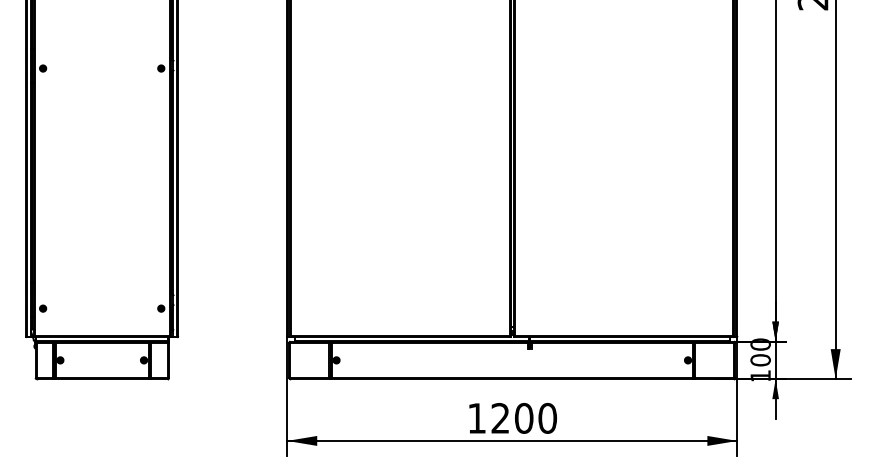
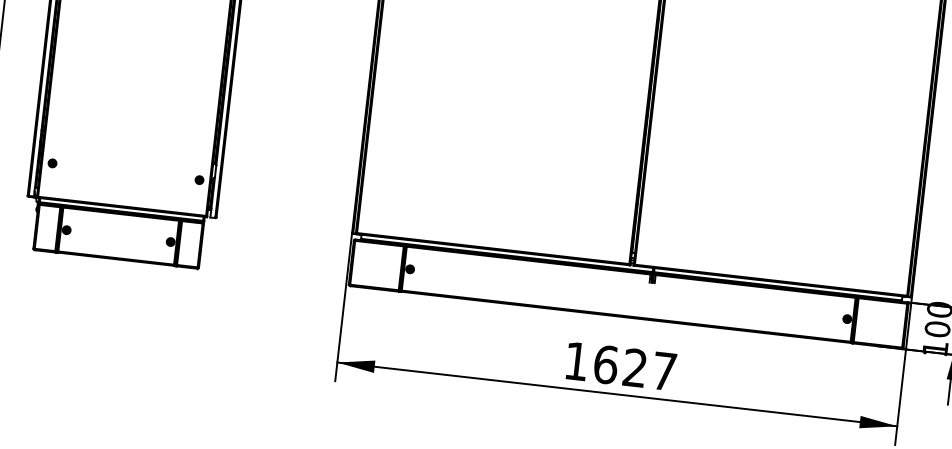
text: (524, 417) -> (635, 366), 1200 -> 1627

